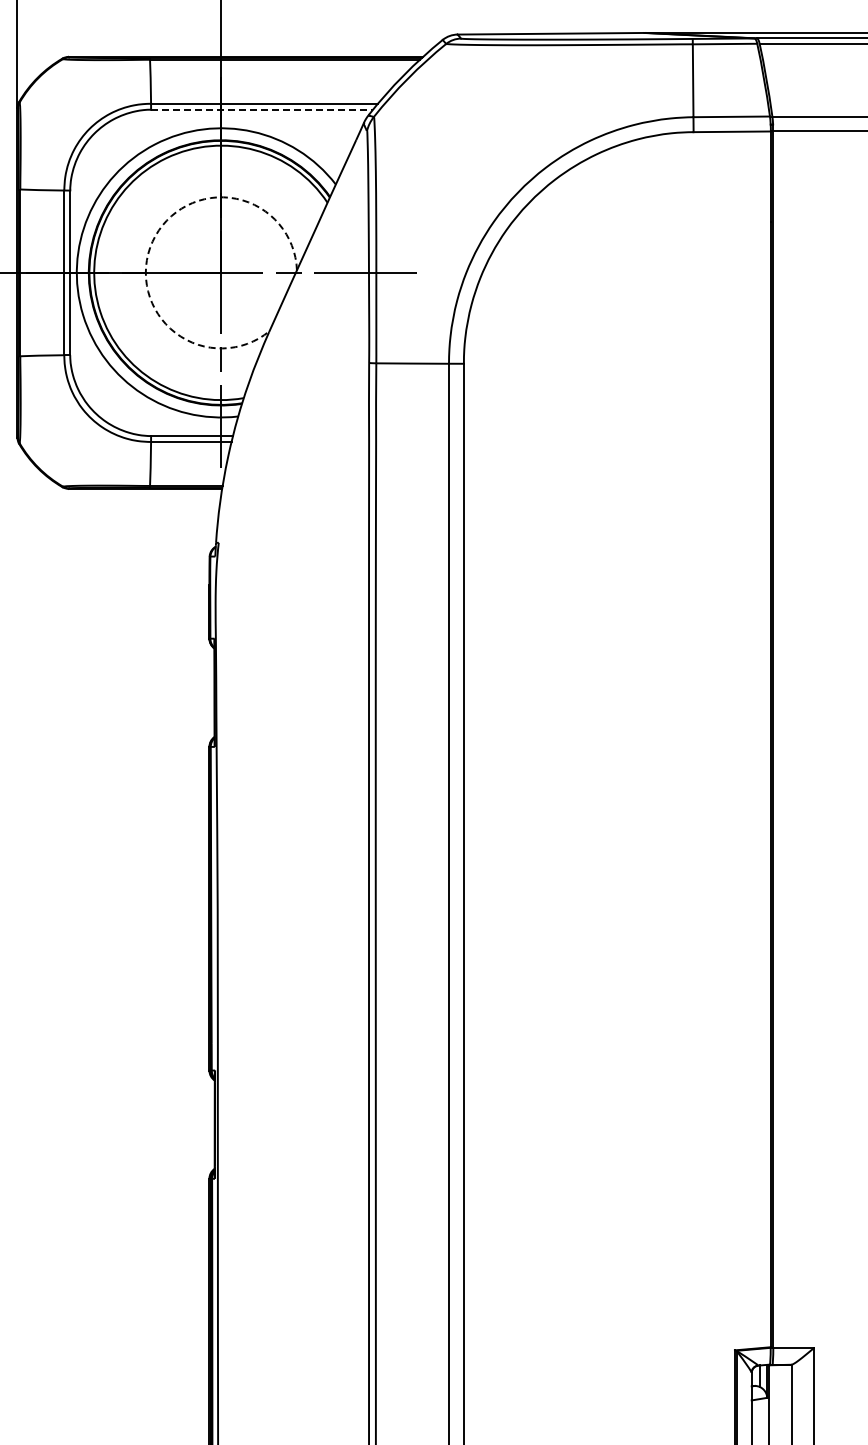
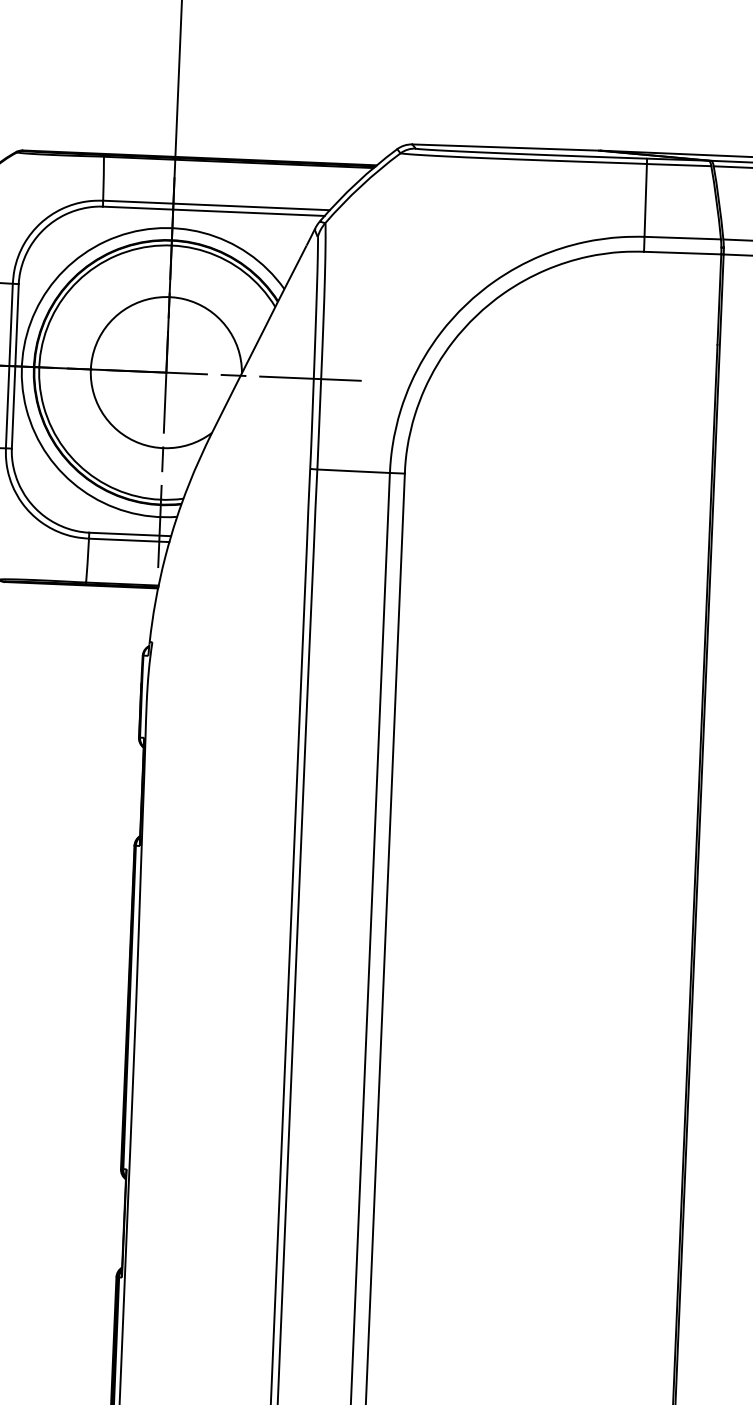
line: (262, 109) -> (214, 211), dashed -> solid
arc: (152, 241) -> (98, 338), dashed -> solid

